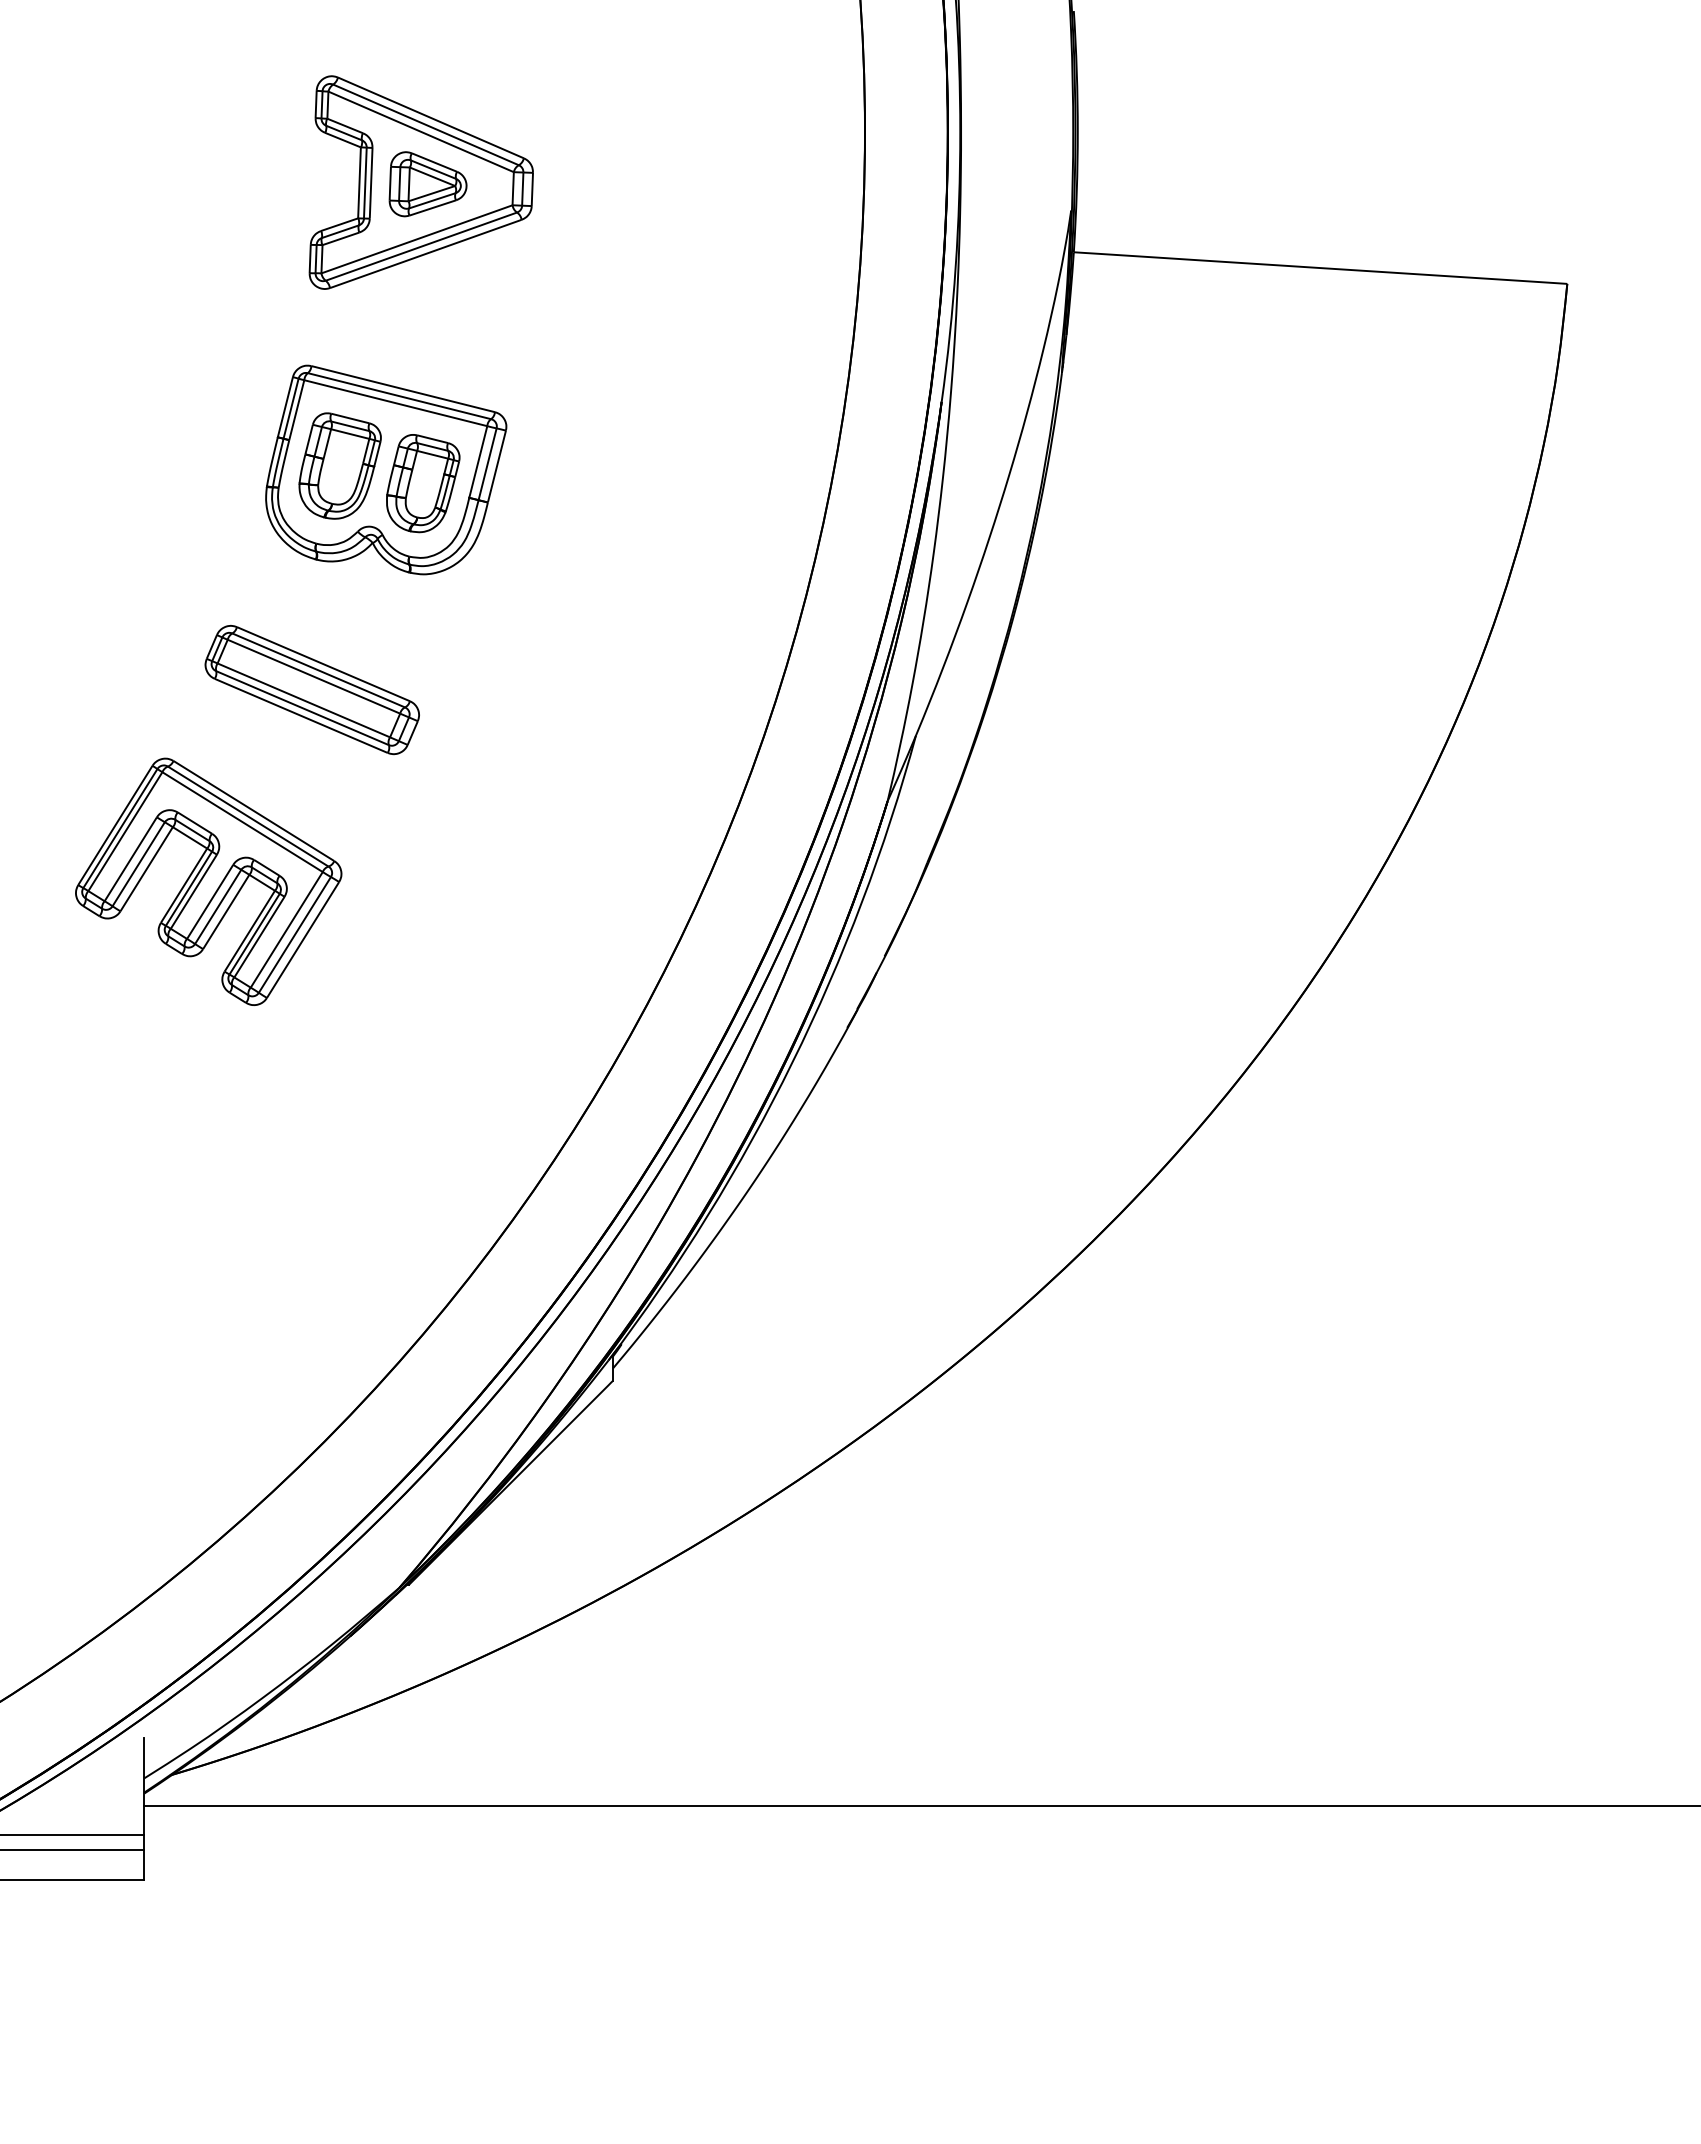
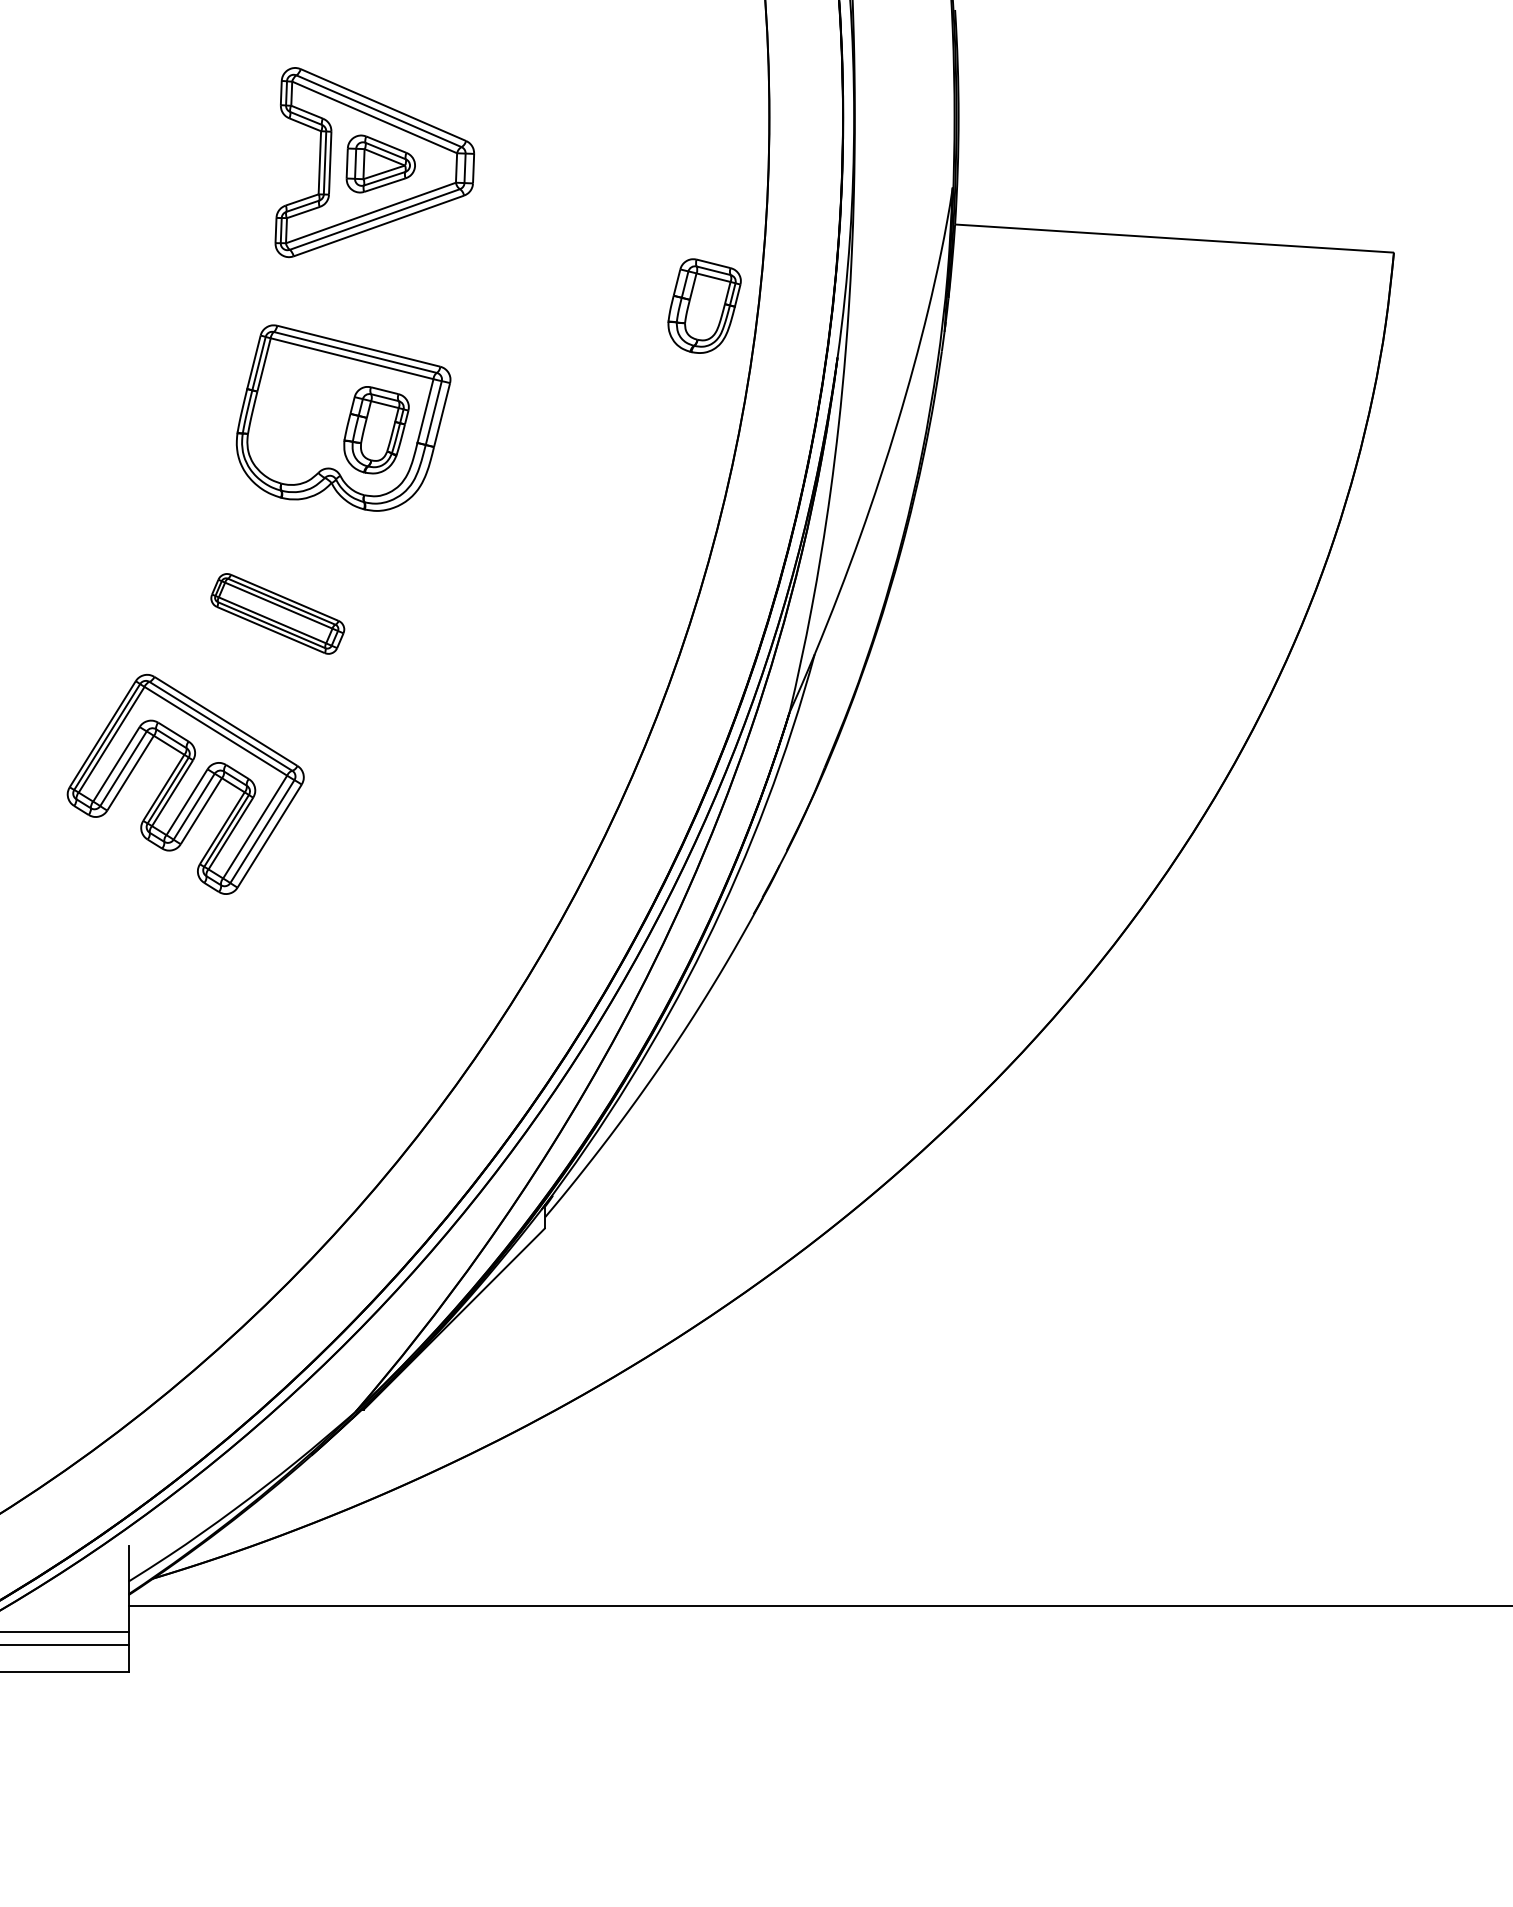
part: (339, 465) -> (704, 305), moved
part: (311, 690) -> (277, 614), size x0.7

